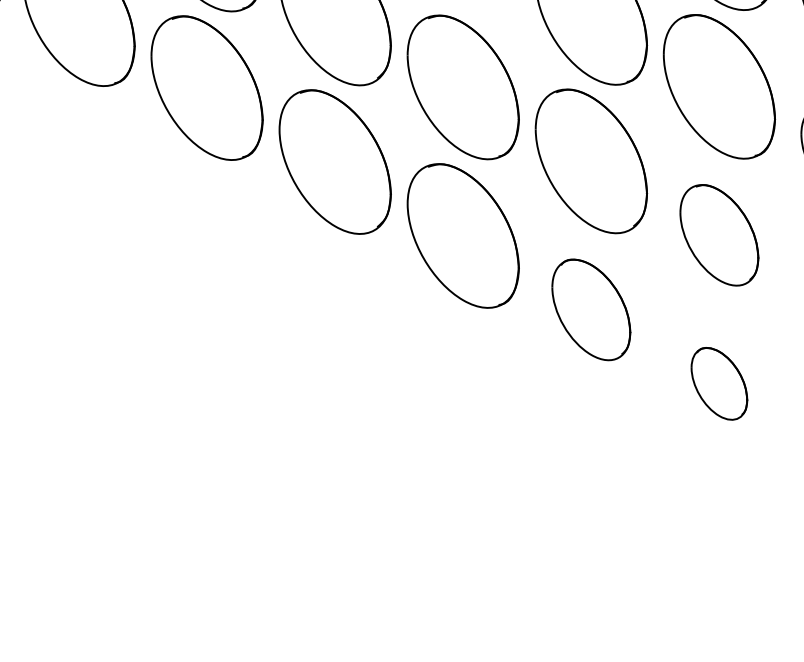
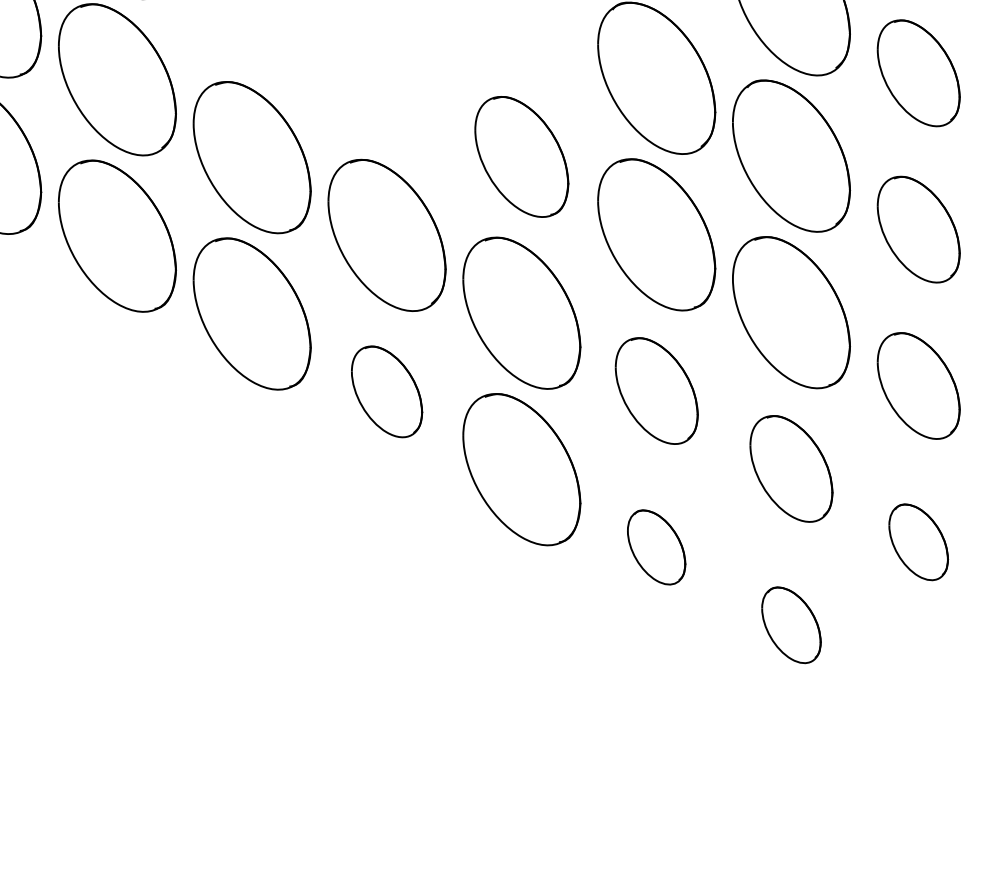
part: (591, 160) -> (656, 390), size x0.7
part: (334, 161) -> (386, 391), size x0.6
part: (591, 309) -> (656, 547), size x0.7

